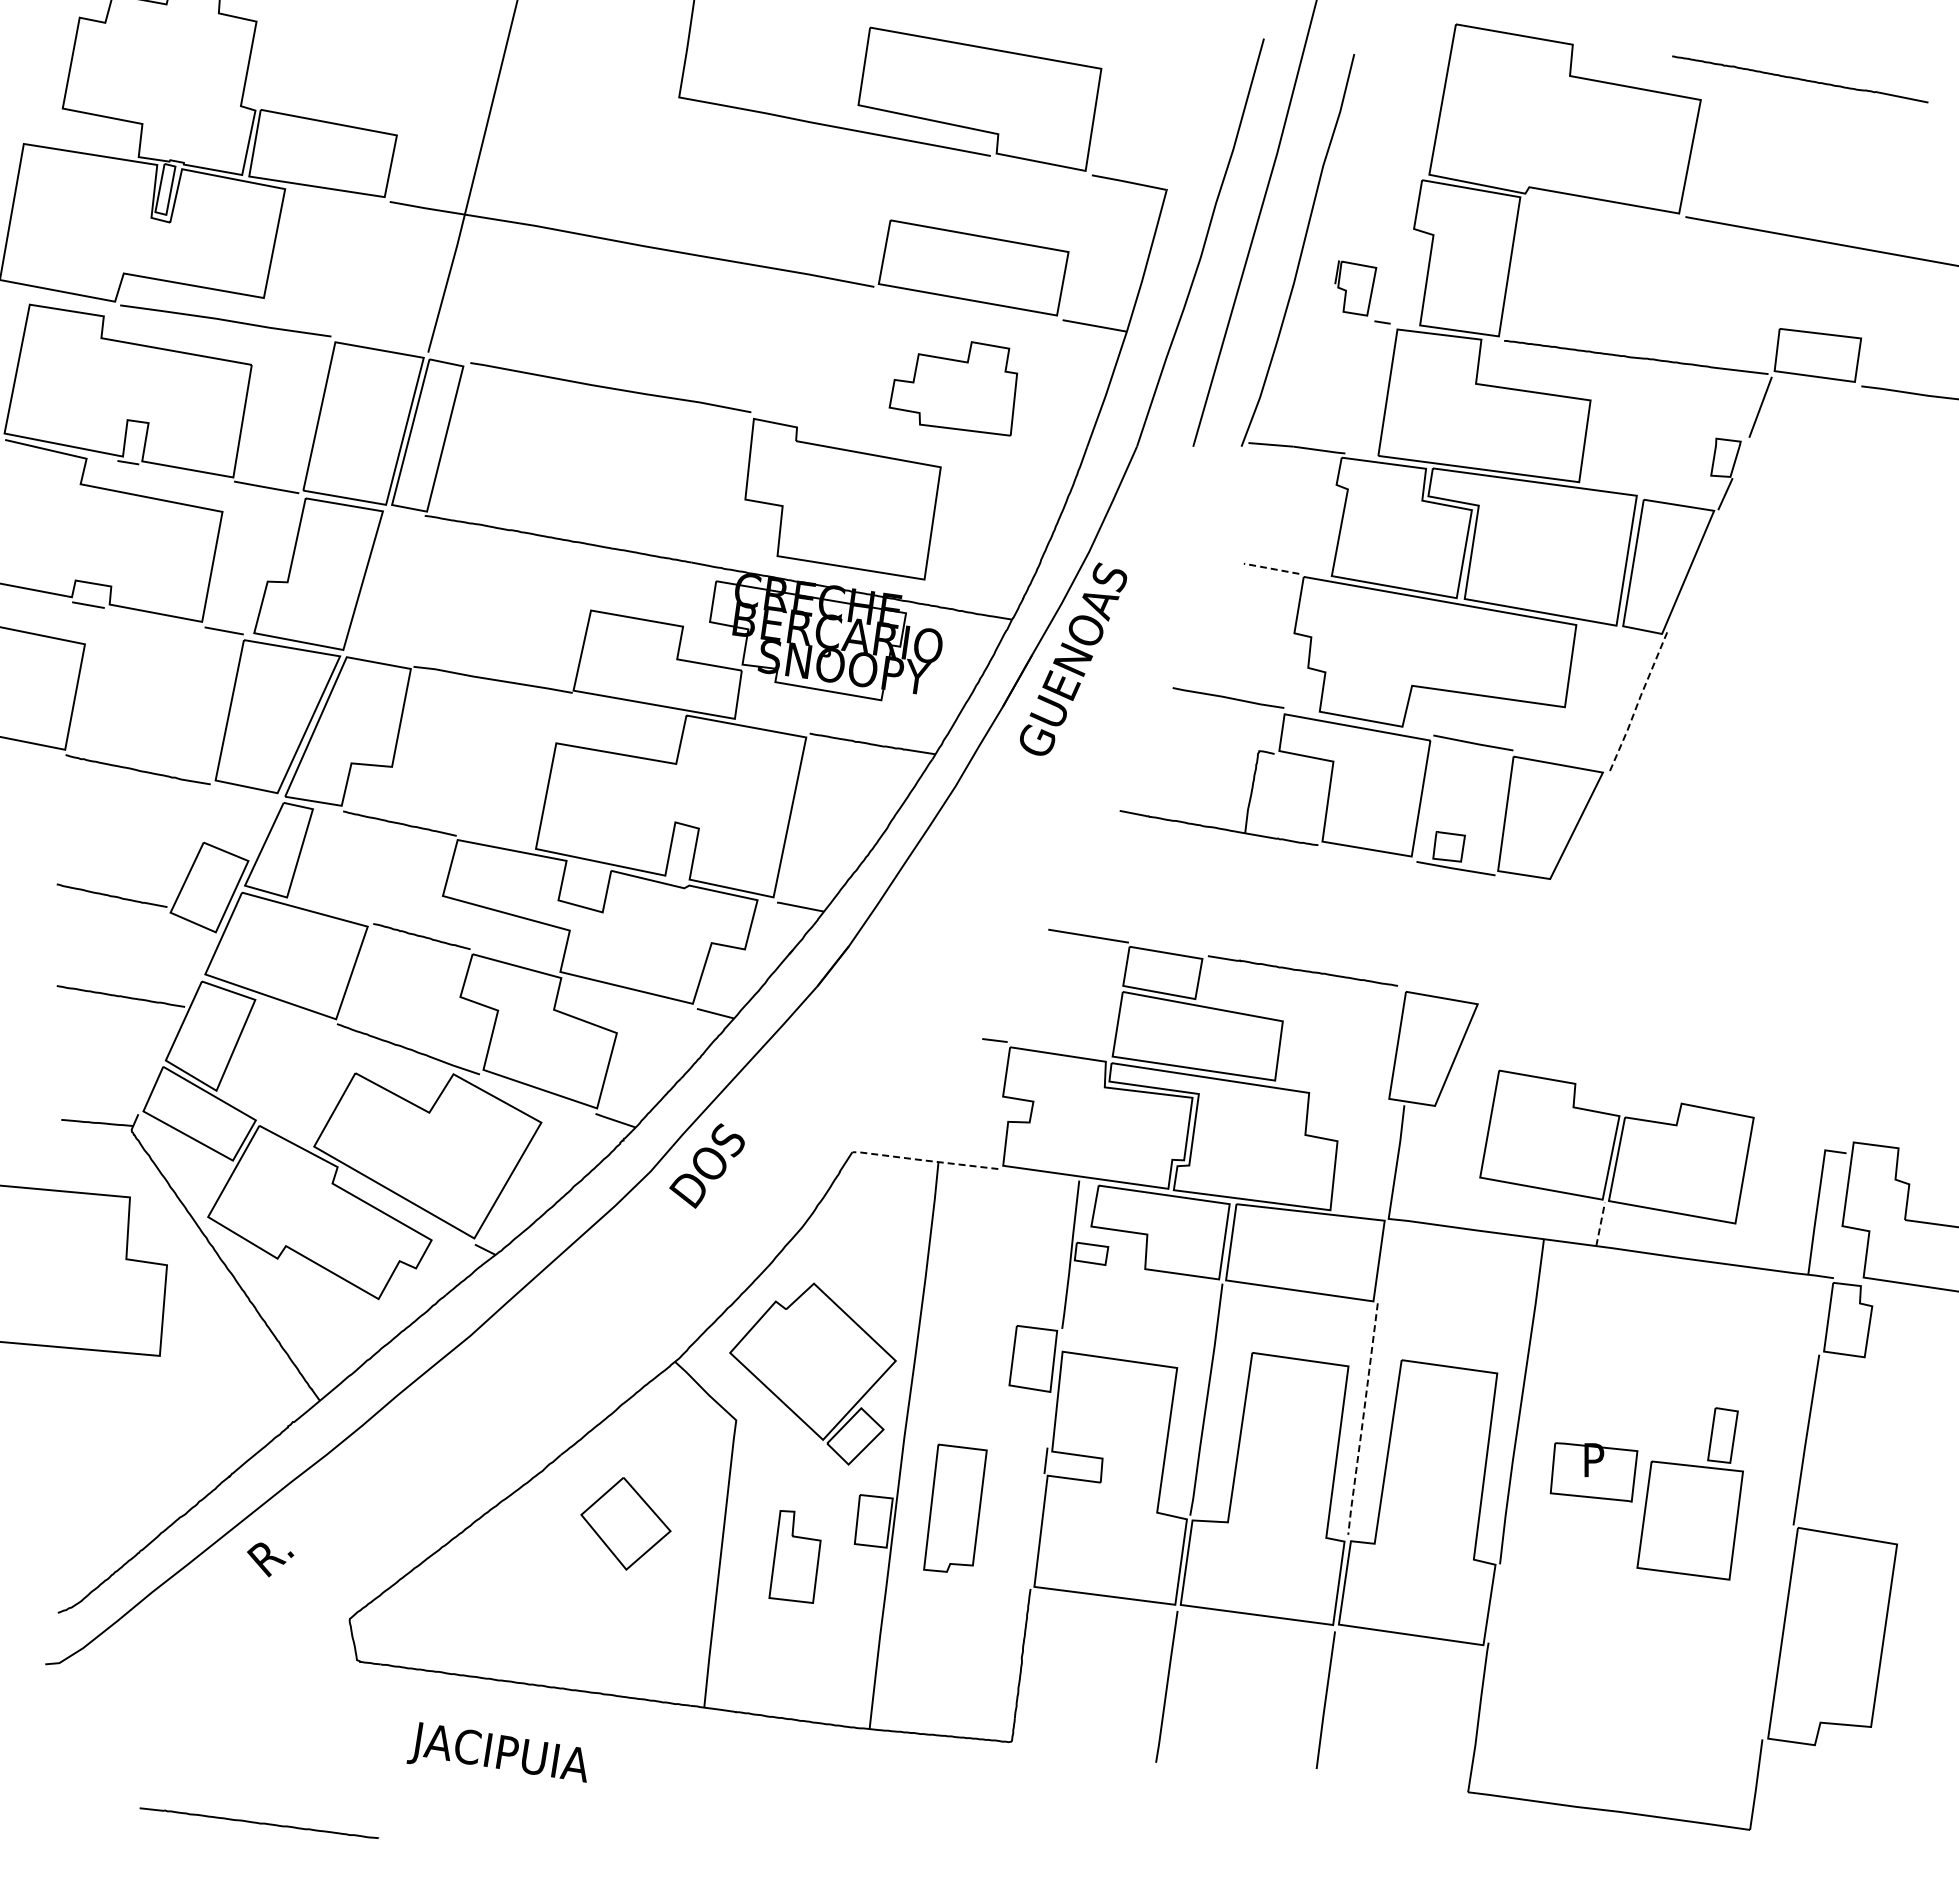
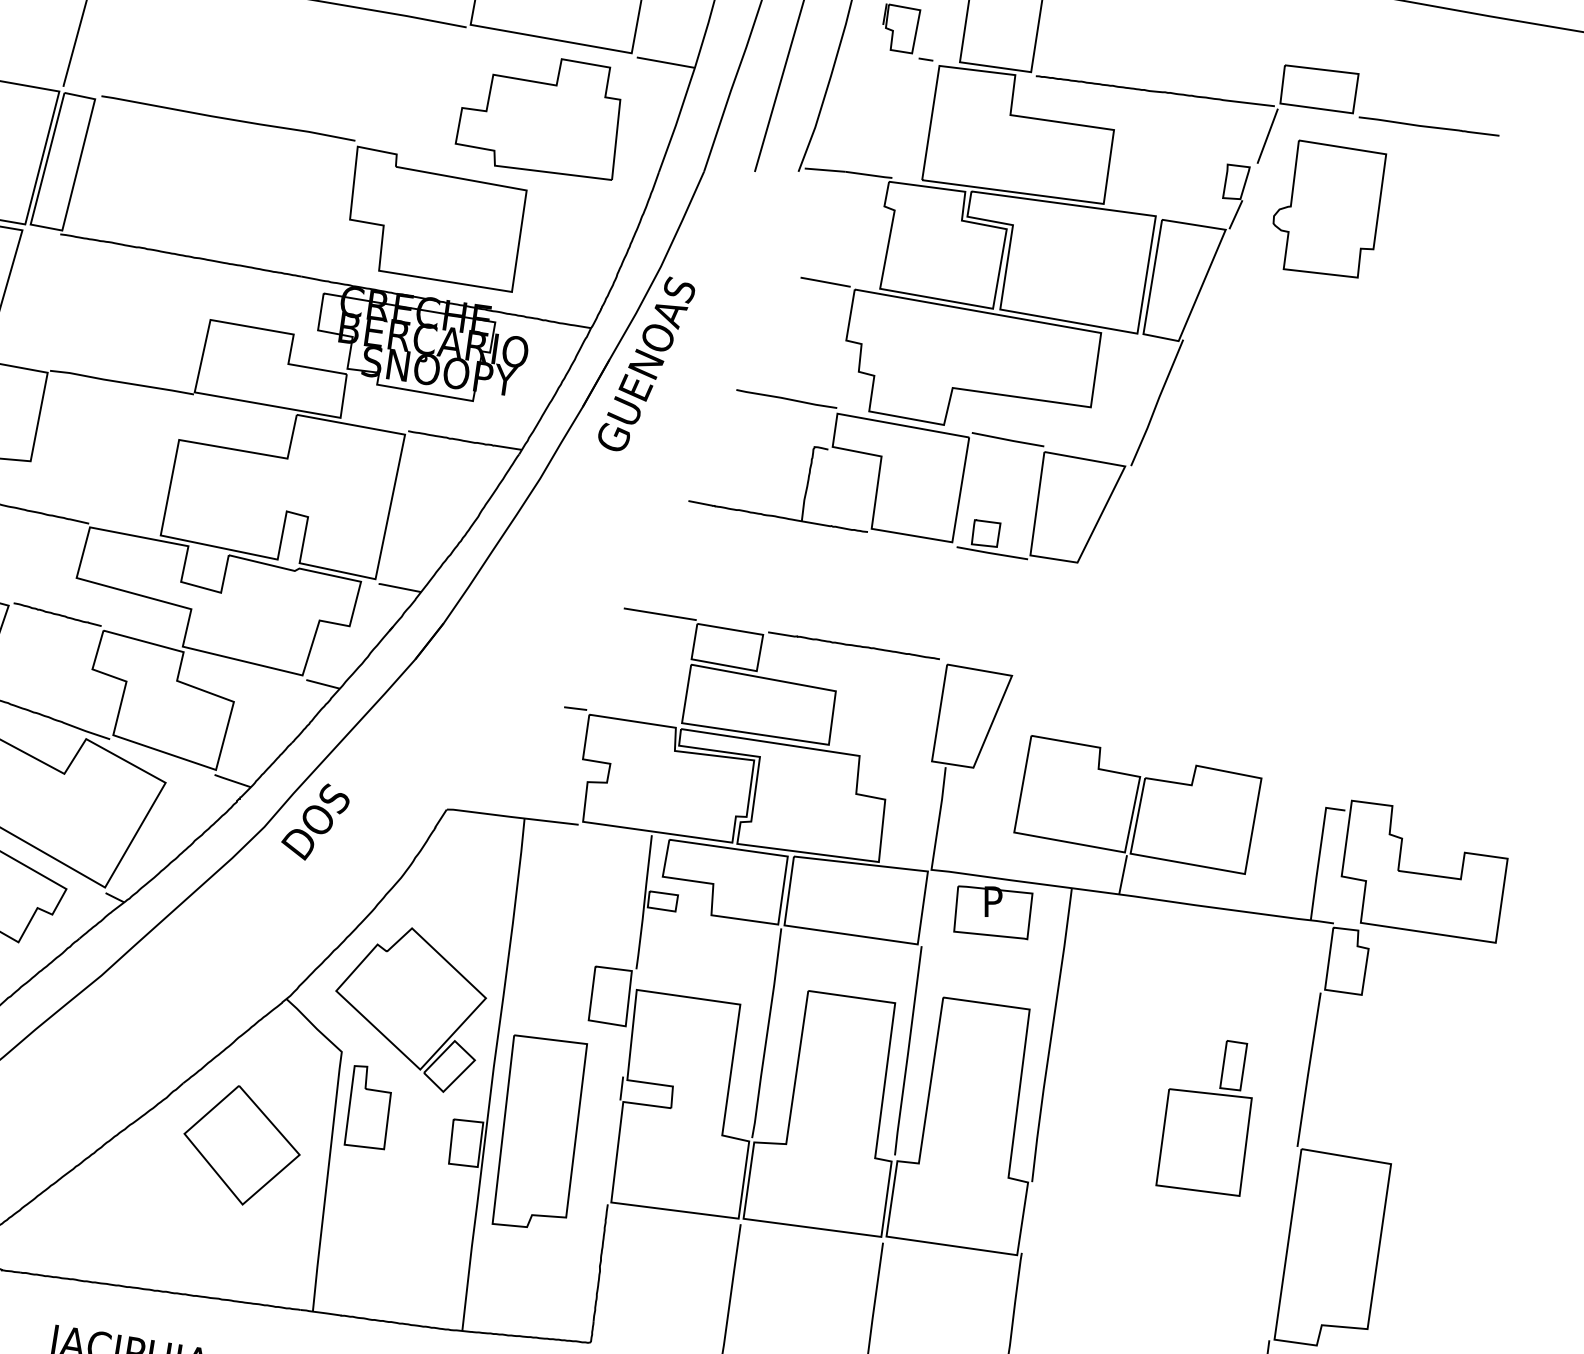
part: (953, 388) -> (538, 119), size x1.43
part: (1829, 487) -> (1329, 208), added
line: (1271, 568) -> (825, 281), dashed -> solid
line: (1638, 702) -> (1157, 403), dashed -> solid
line: (924, 1160) -> (511, 817), dashed -> solid
line: (1600, 1223) -> (1122, 874), dashed -> solid
line: (1362, 1420) -> (907, 1052), dashed -> solid
part: (1593, 1472) -> (992, 912), moved
part: (955, 1508) -> (539, 1131), size x1.67
part: (625, 1523) -> (241, 1145), size x1.43
part: (794, 1556) -> (367, 1107), moved

